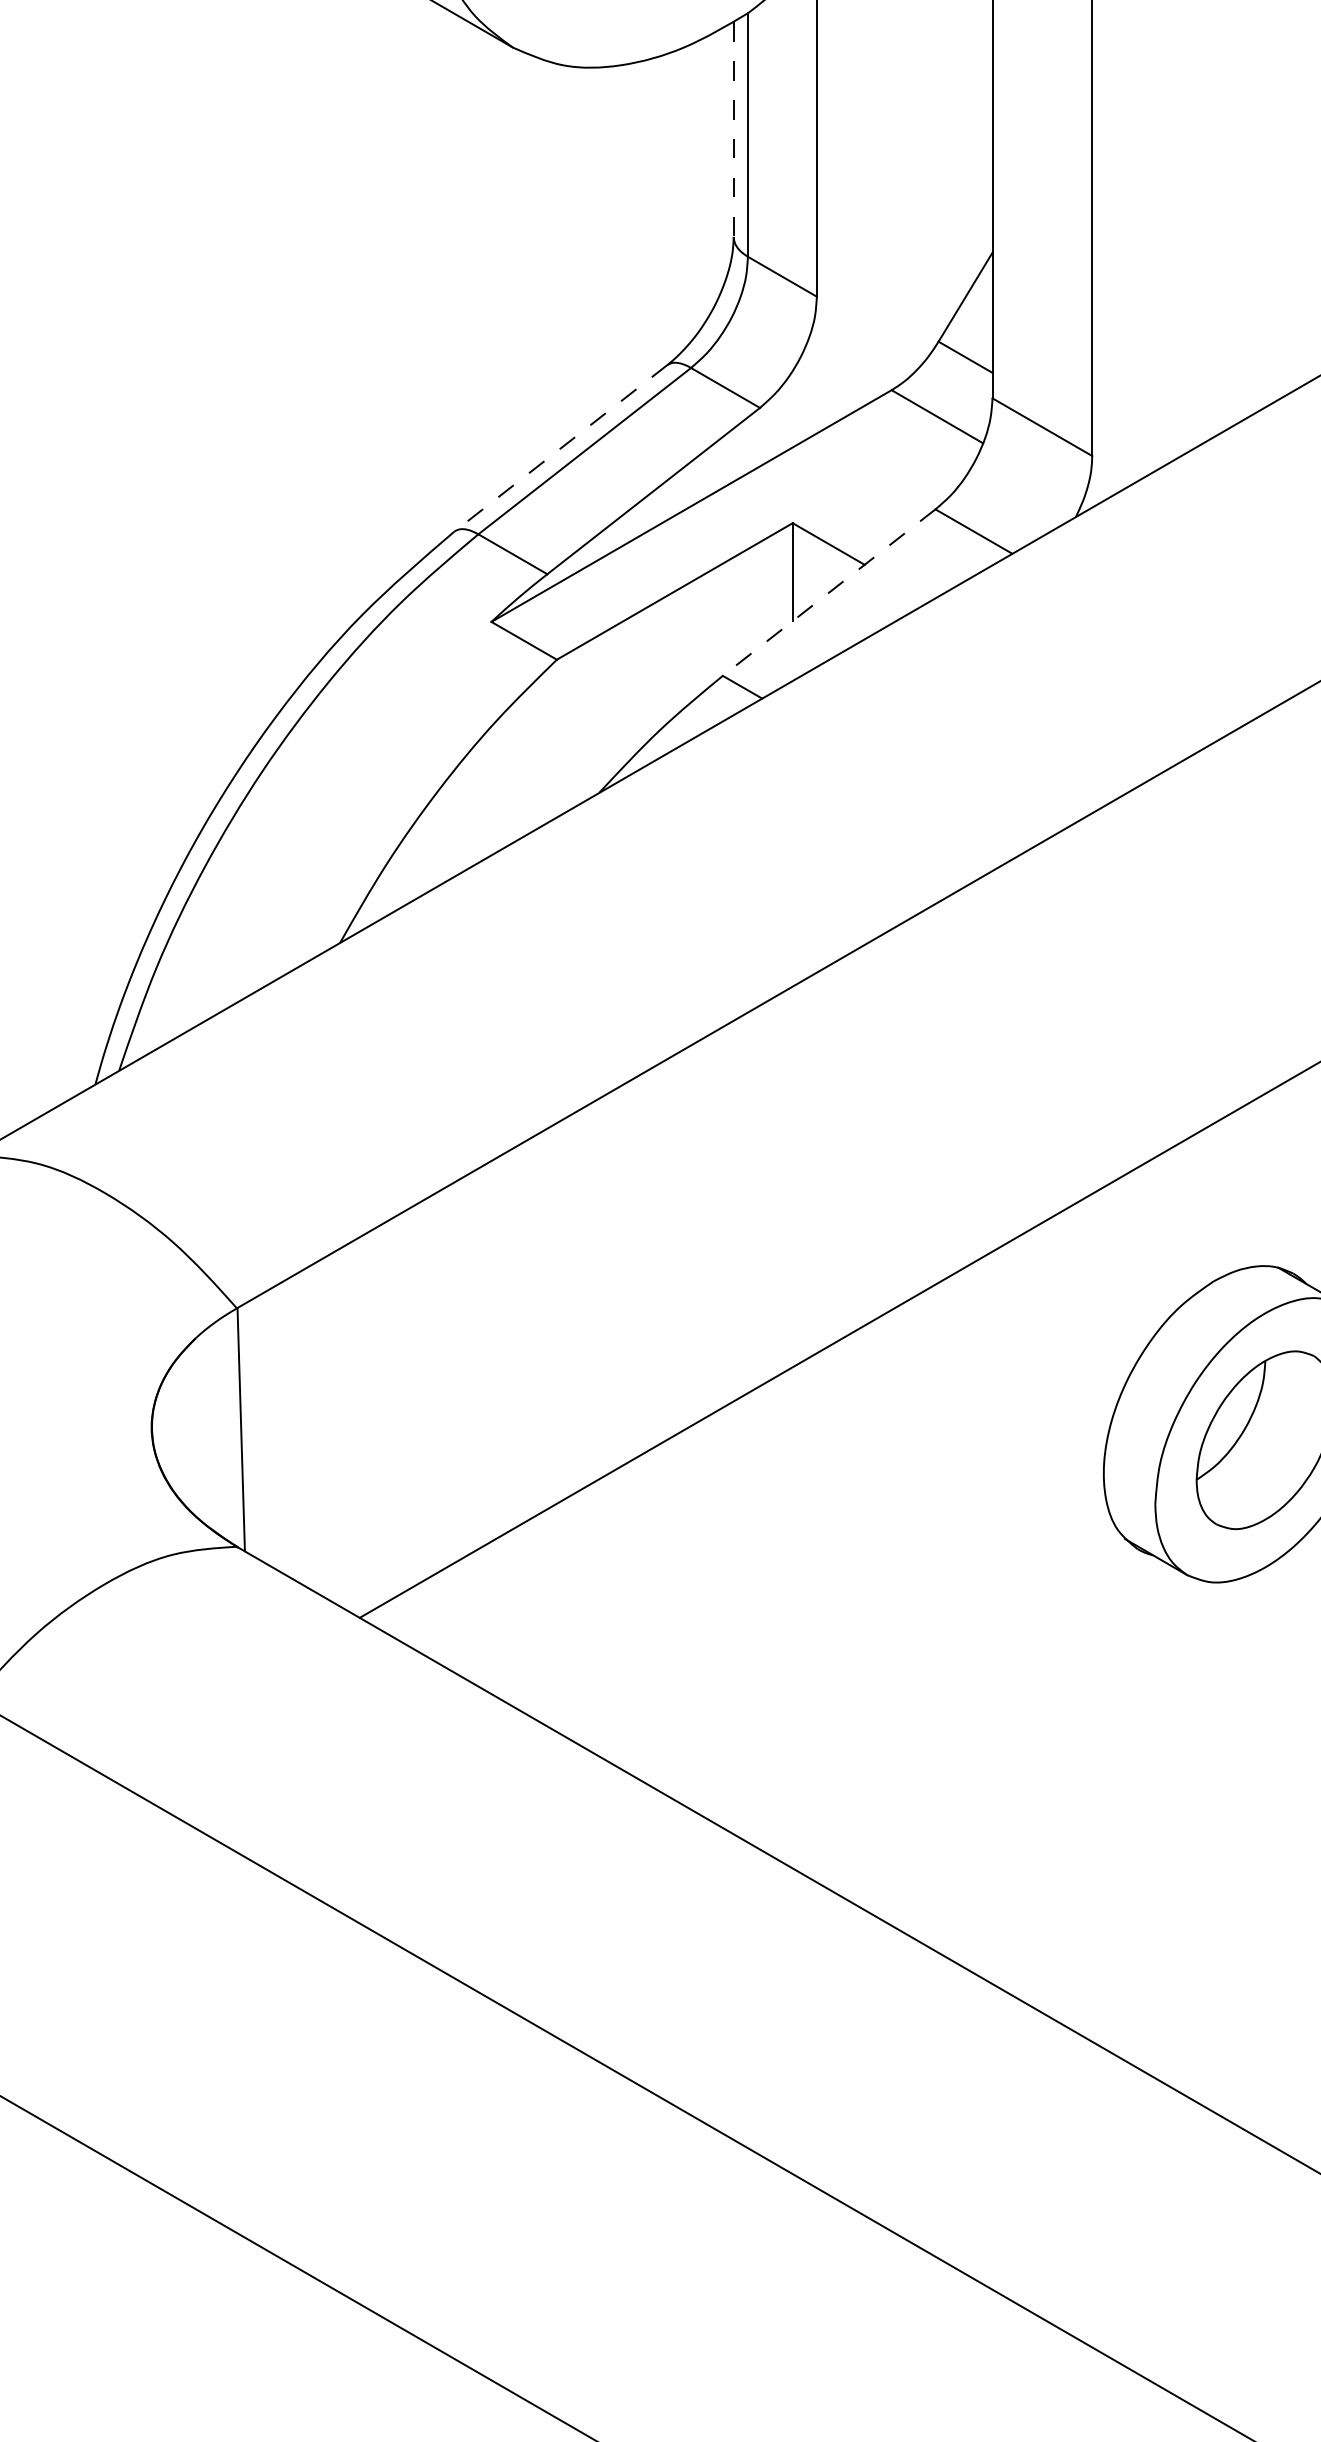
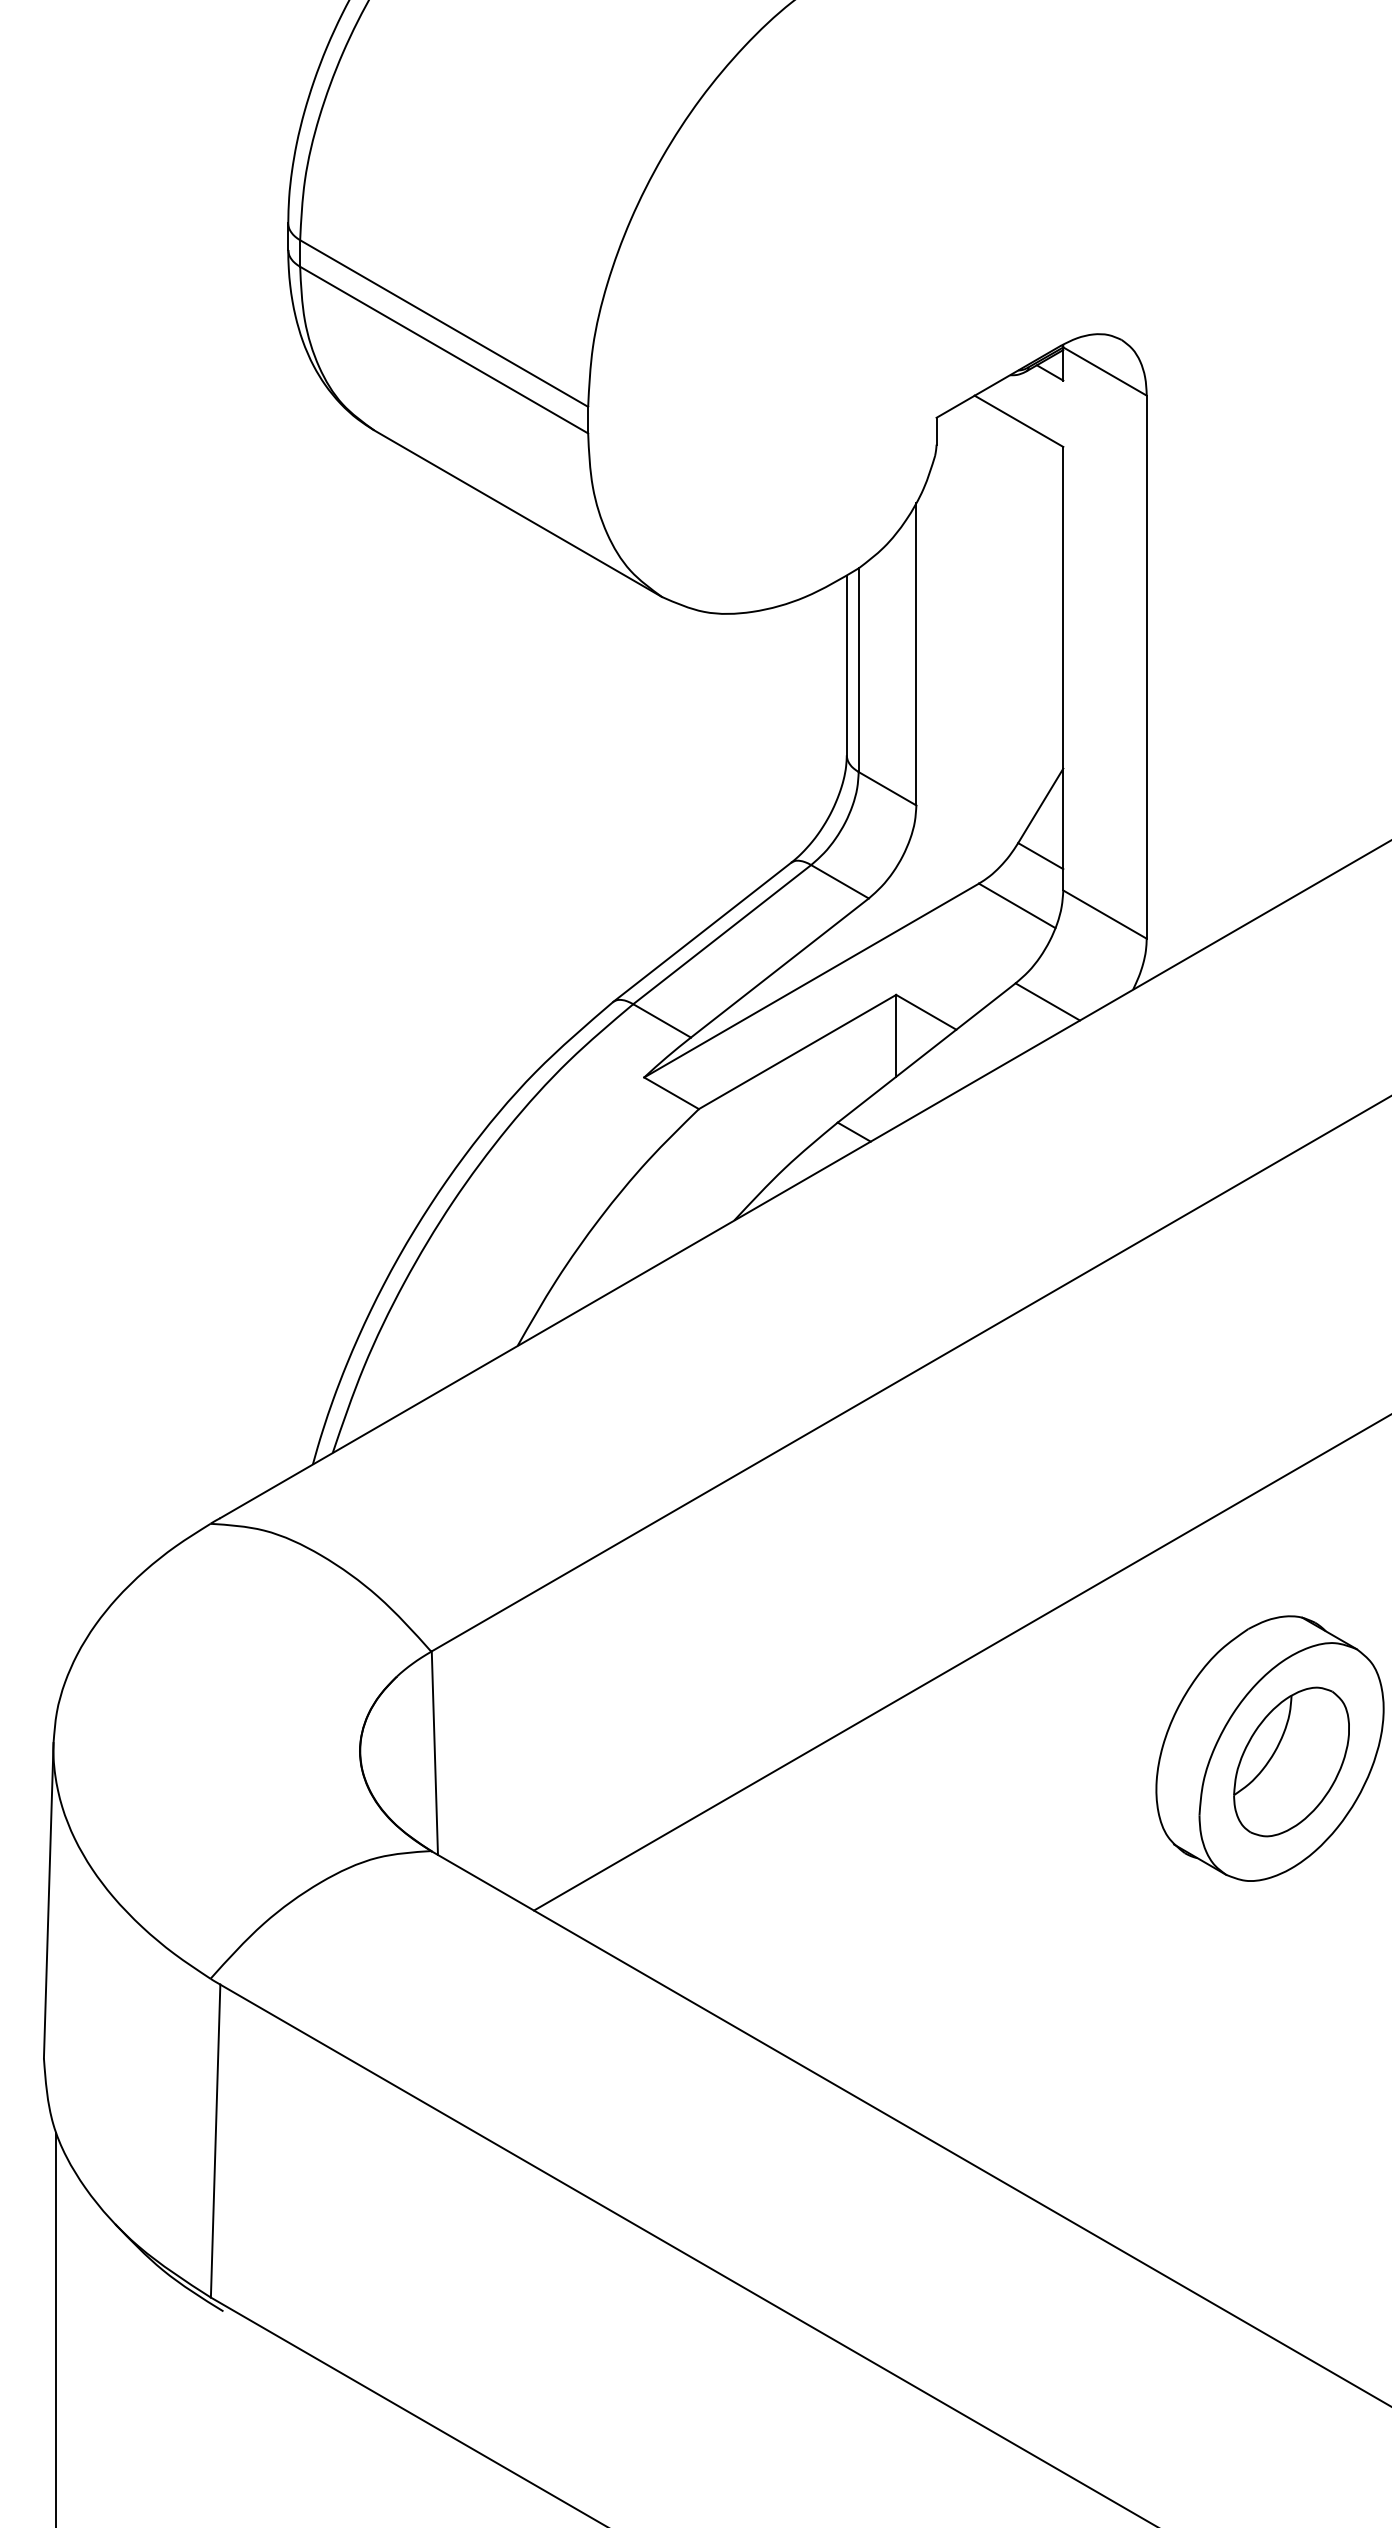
line: (733, 129) -> (846, 665), dashed -> solid
line: (561, 448) -> (702, 932), dashed -> solid
line: (828, 592) -> (926, 1052), dashed -> solid

